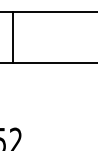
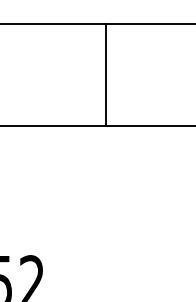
line: (12, 37) -> (104, 75), moved

